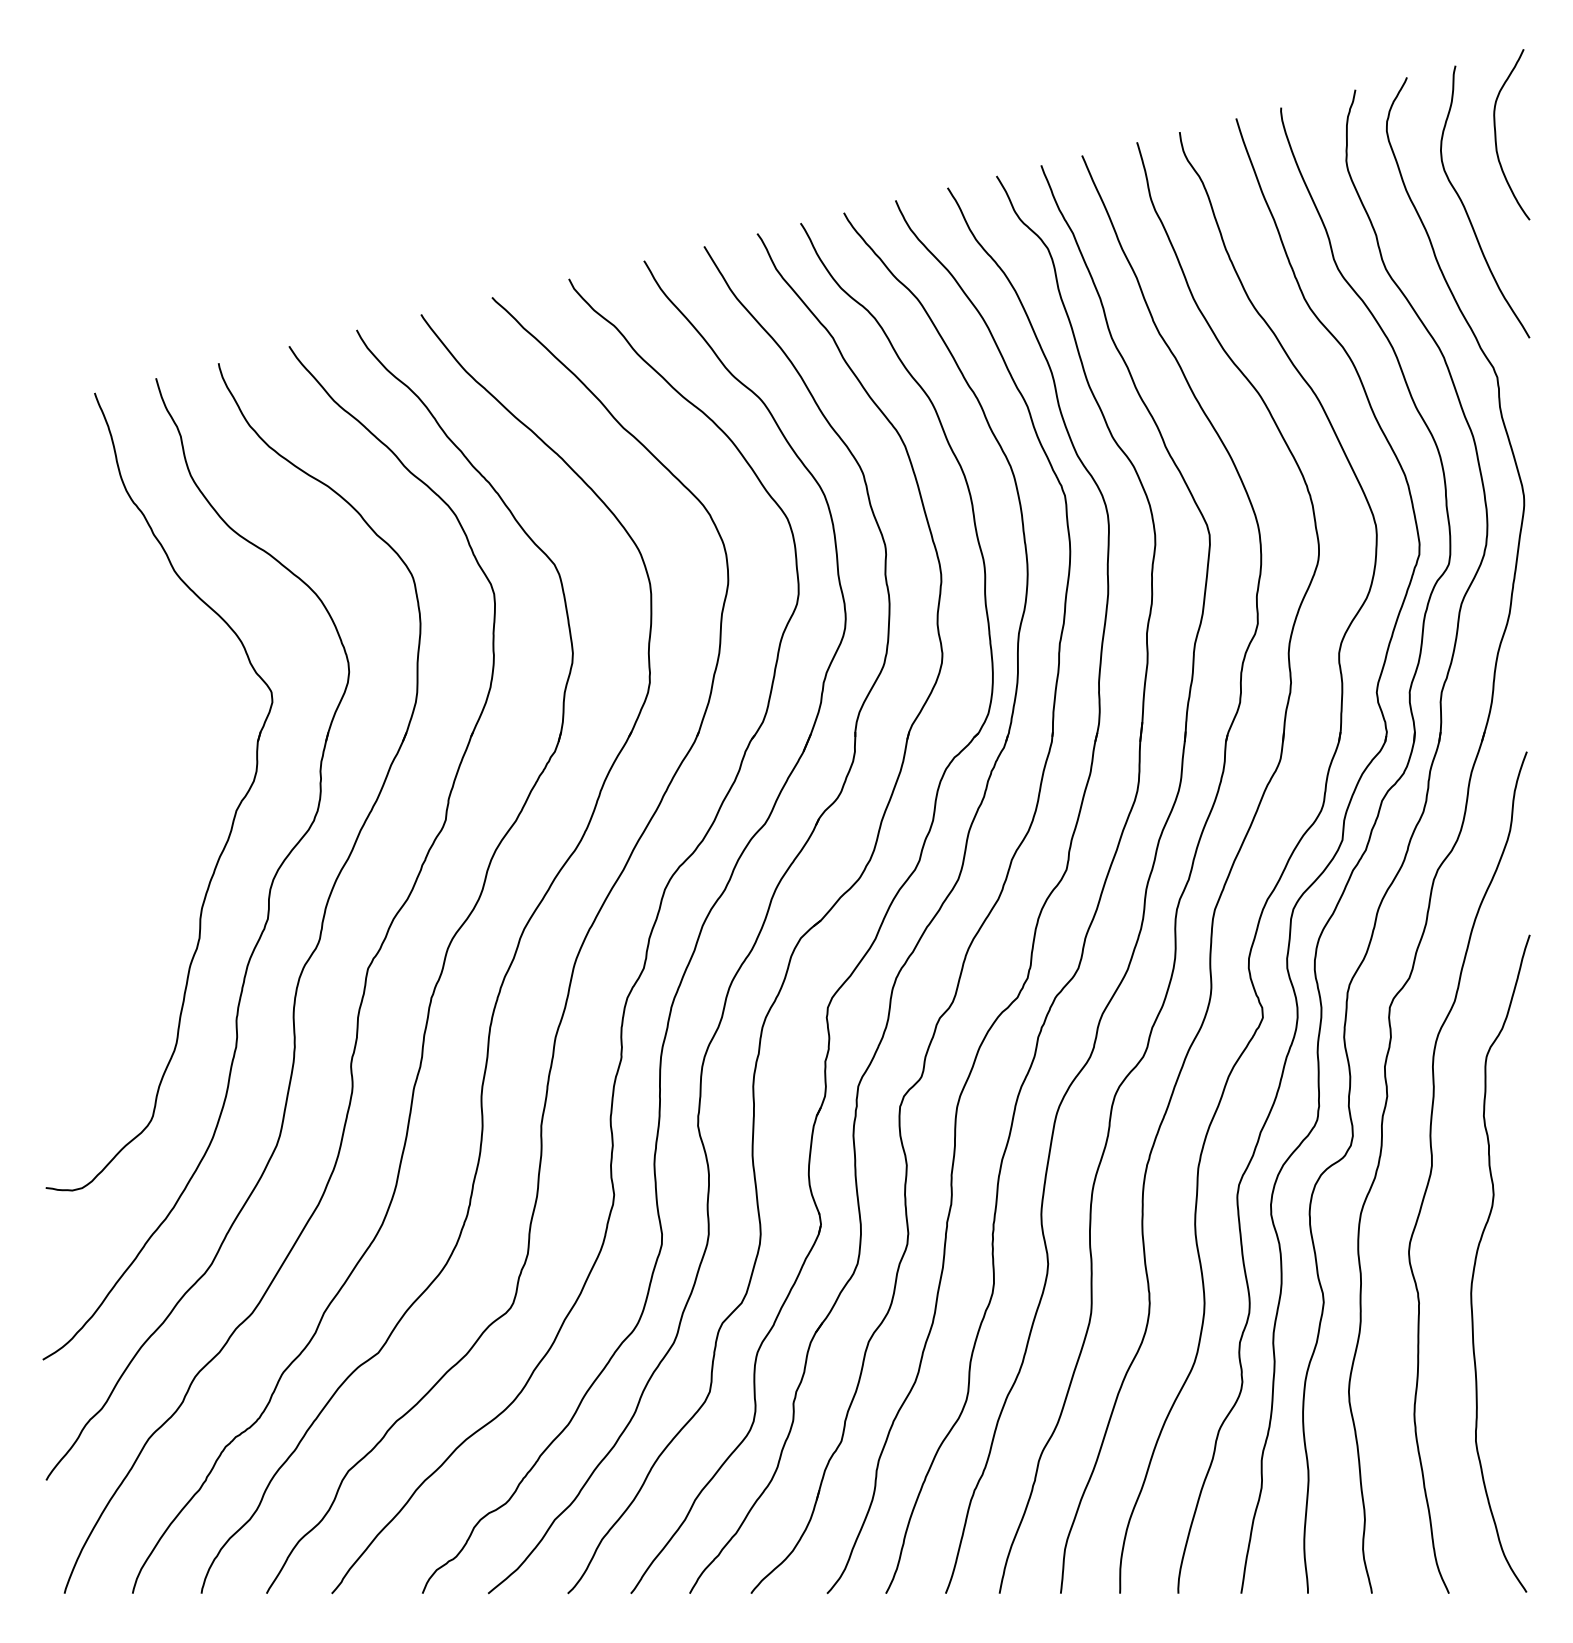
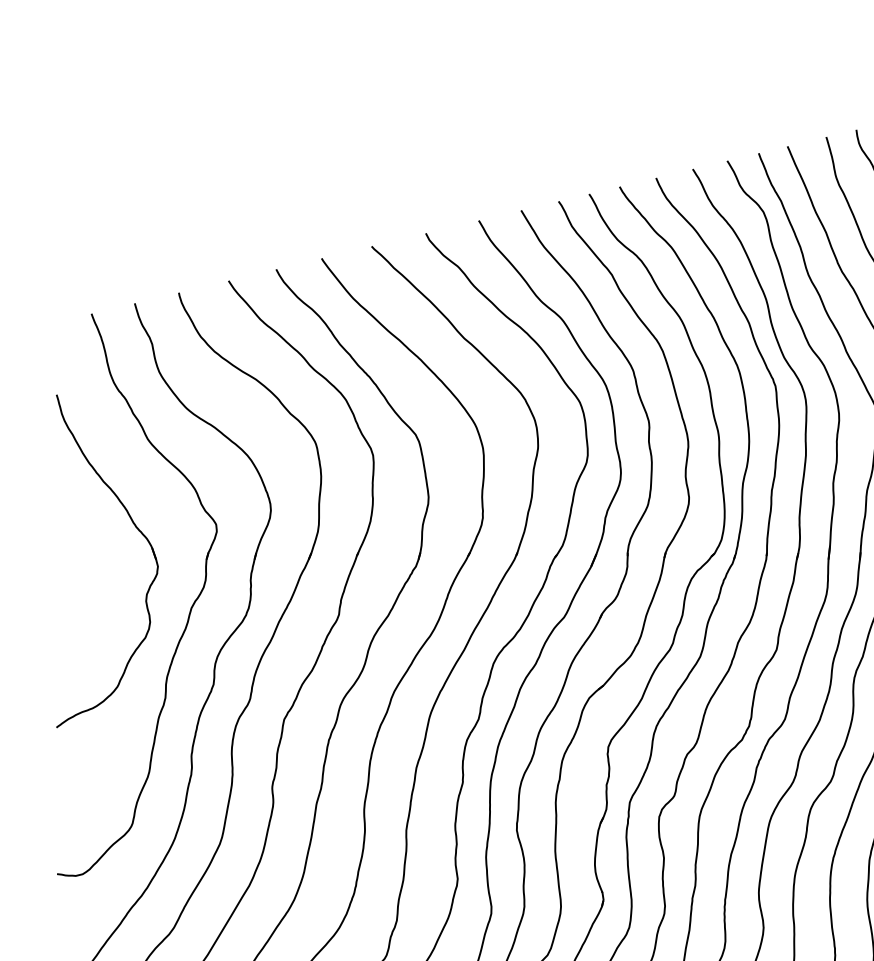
part: (165, 705) -> (141, 534), added

